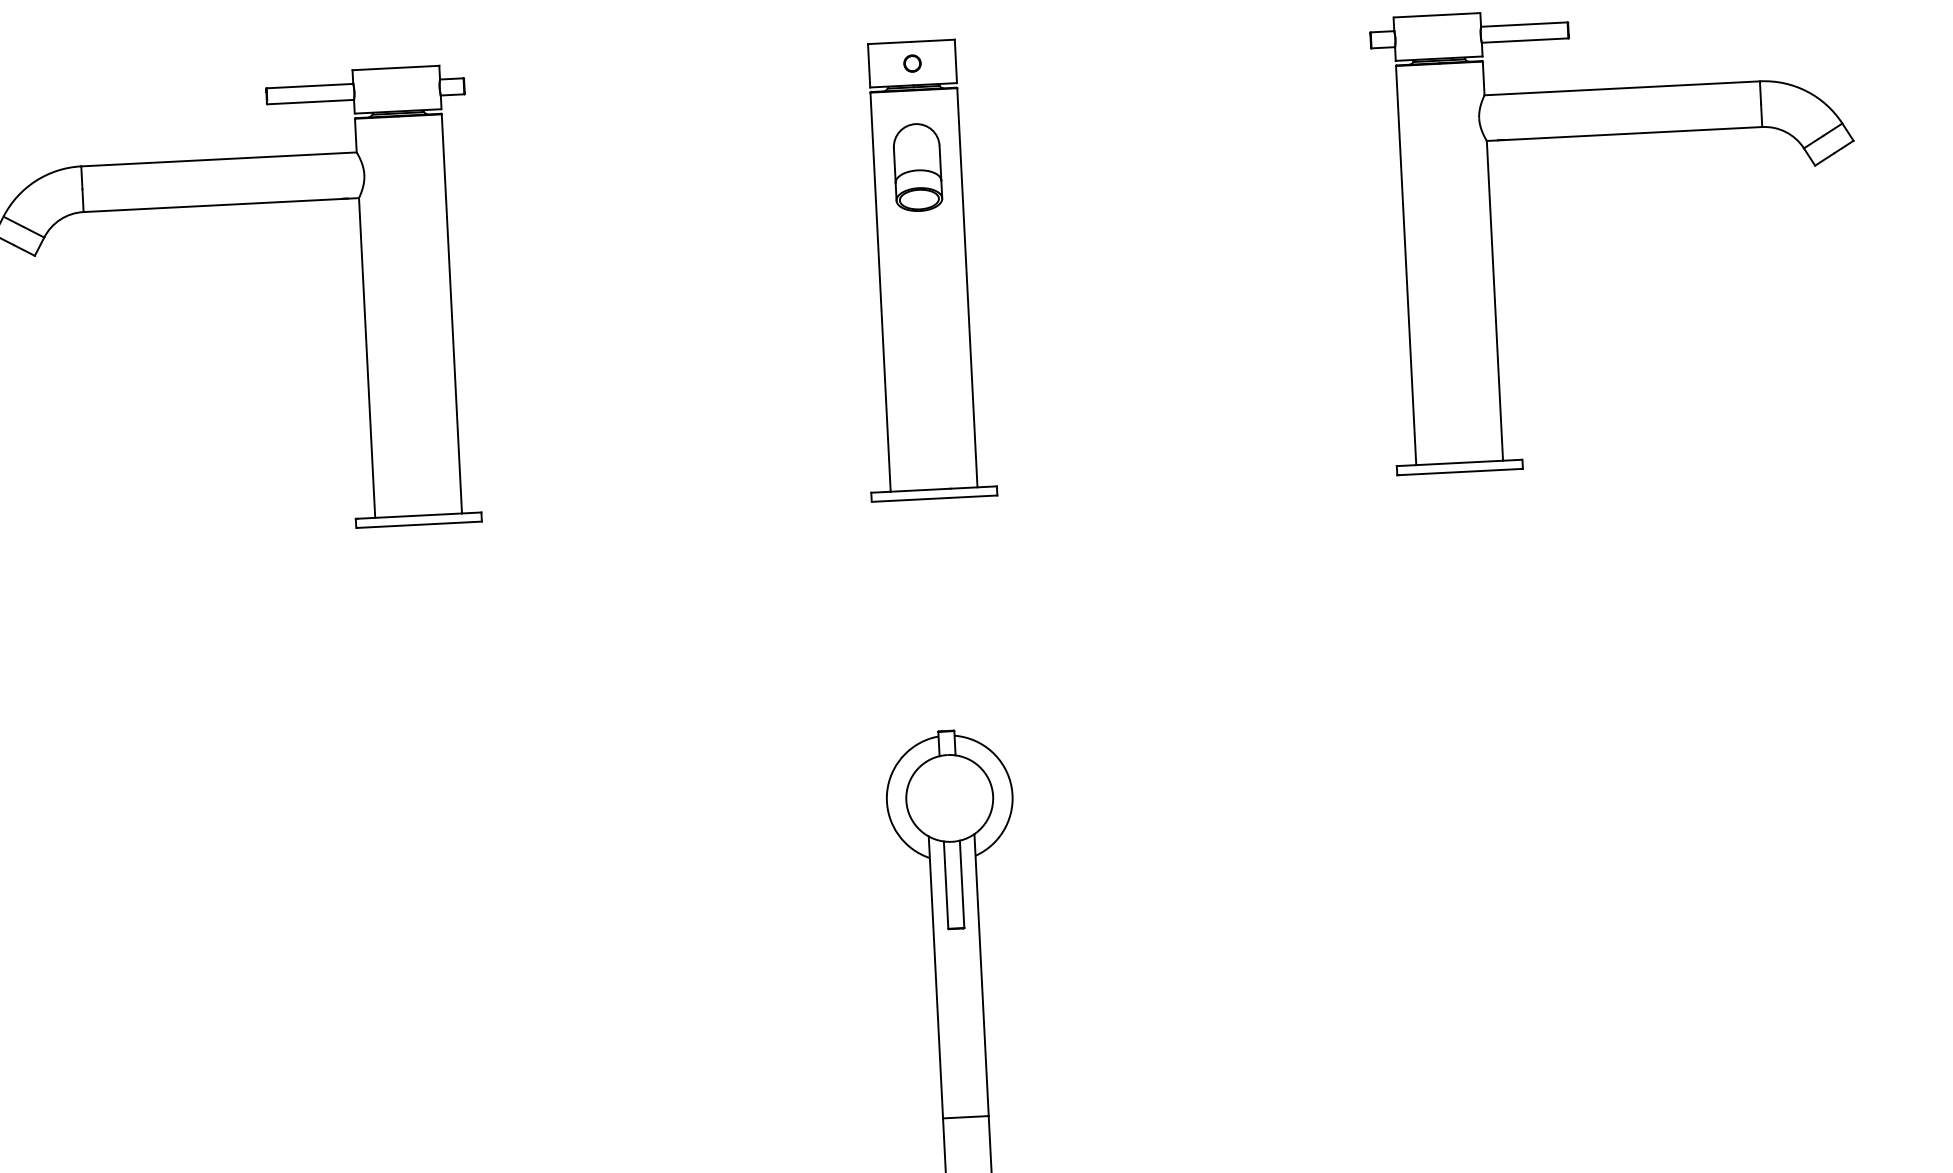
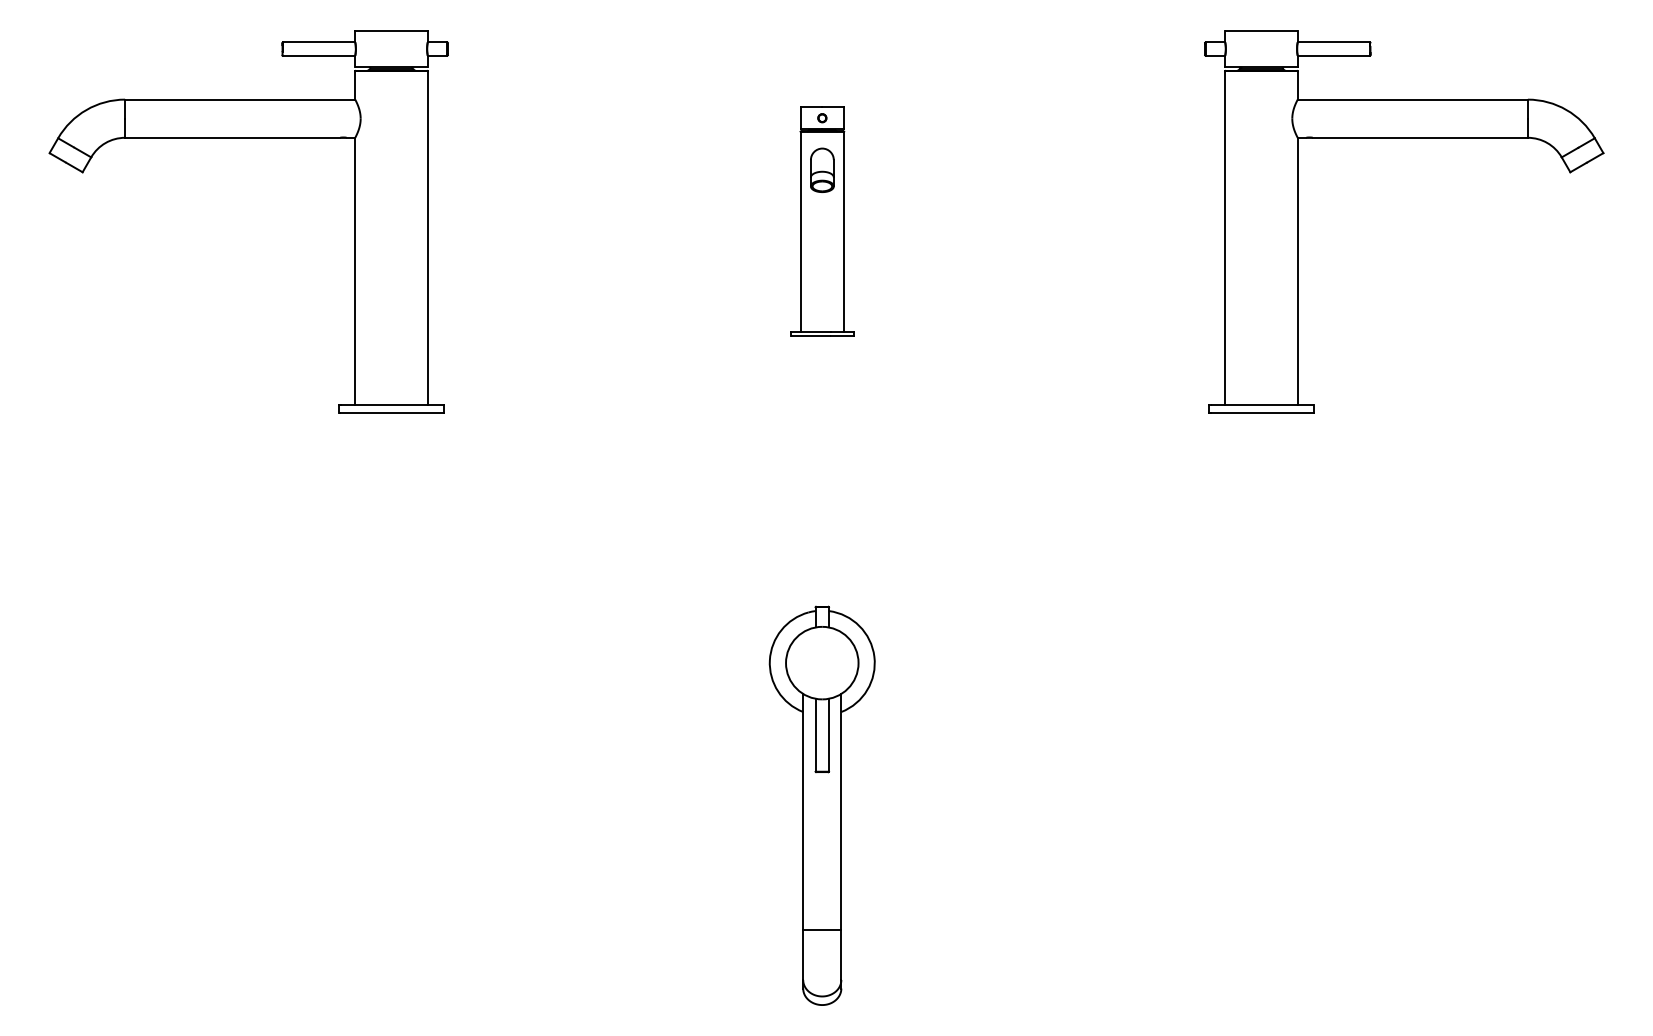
part: (923, 269) -> (822, 221), size x0.6

